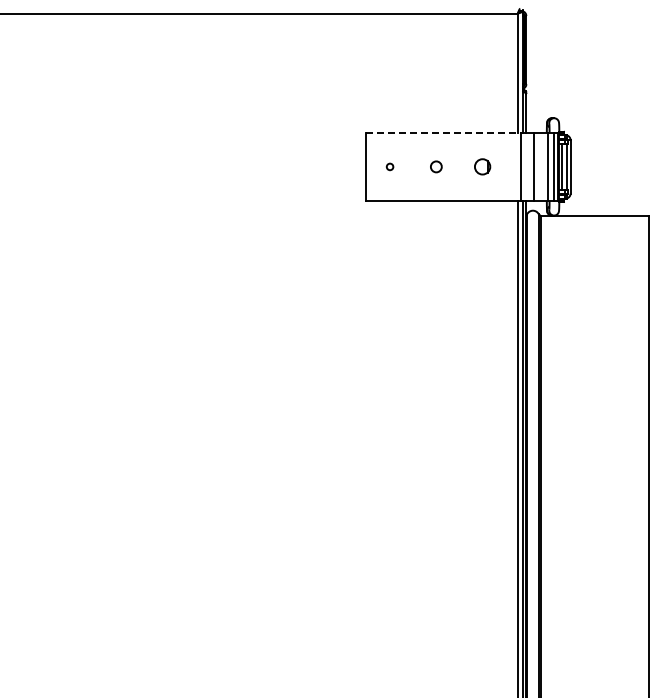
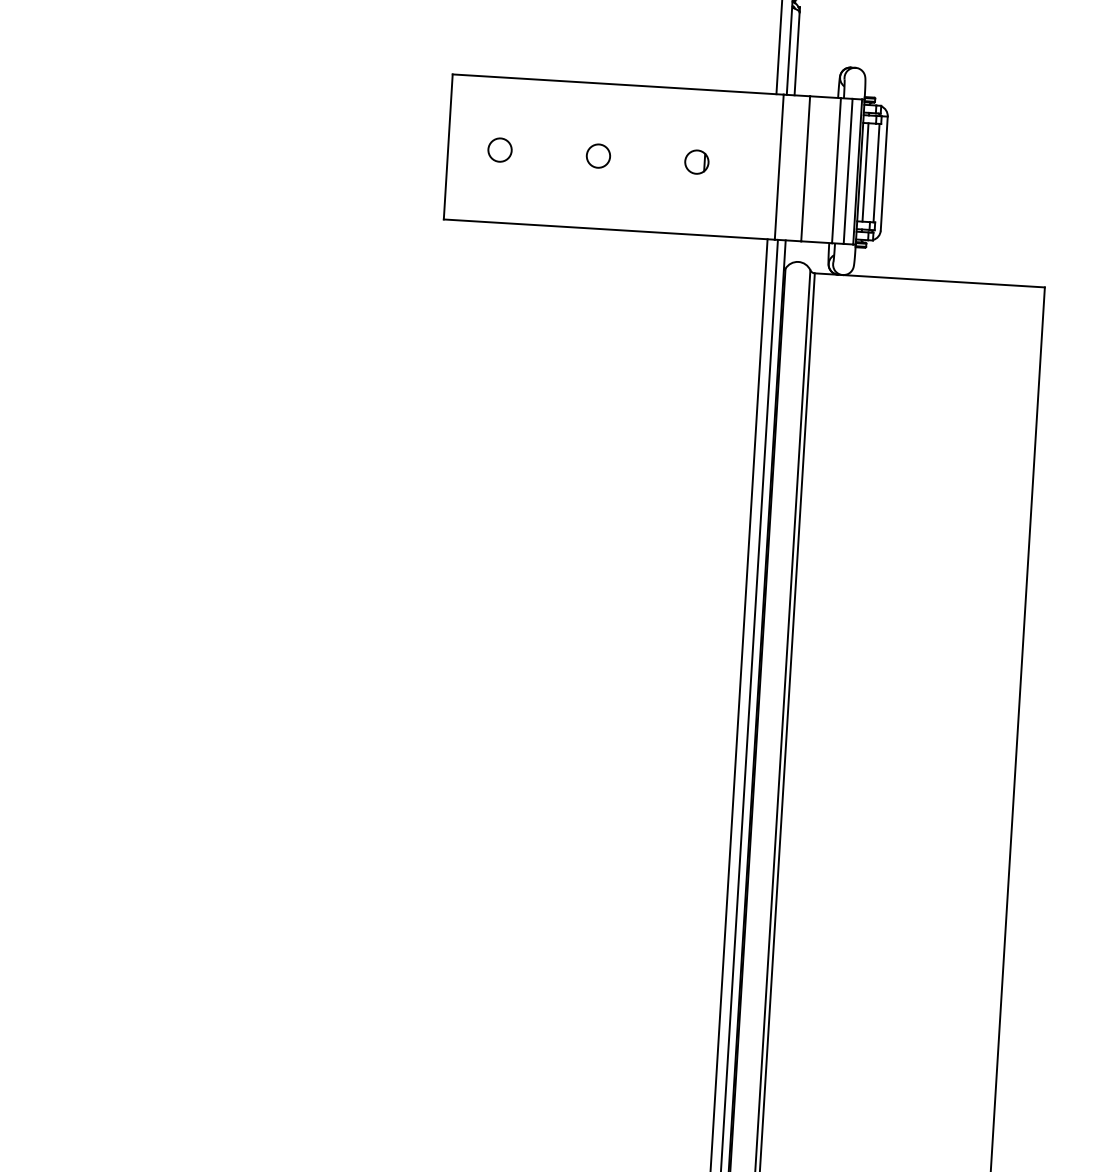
line: (443, 132) -> (618, 83), dashed -> solid
circle: (389, 166) -> (498, 149), size x1.67
part: (482, 166) -> (696, 161), size x0.71

